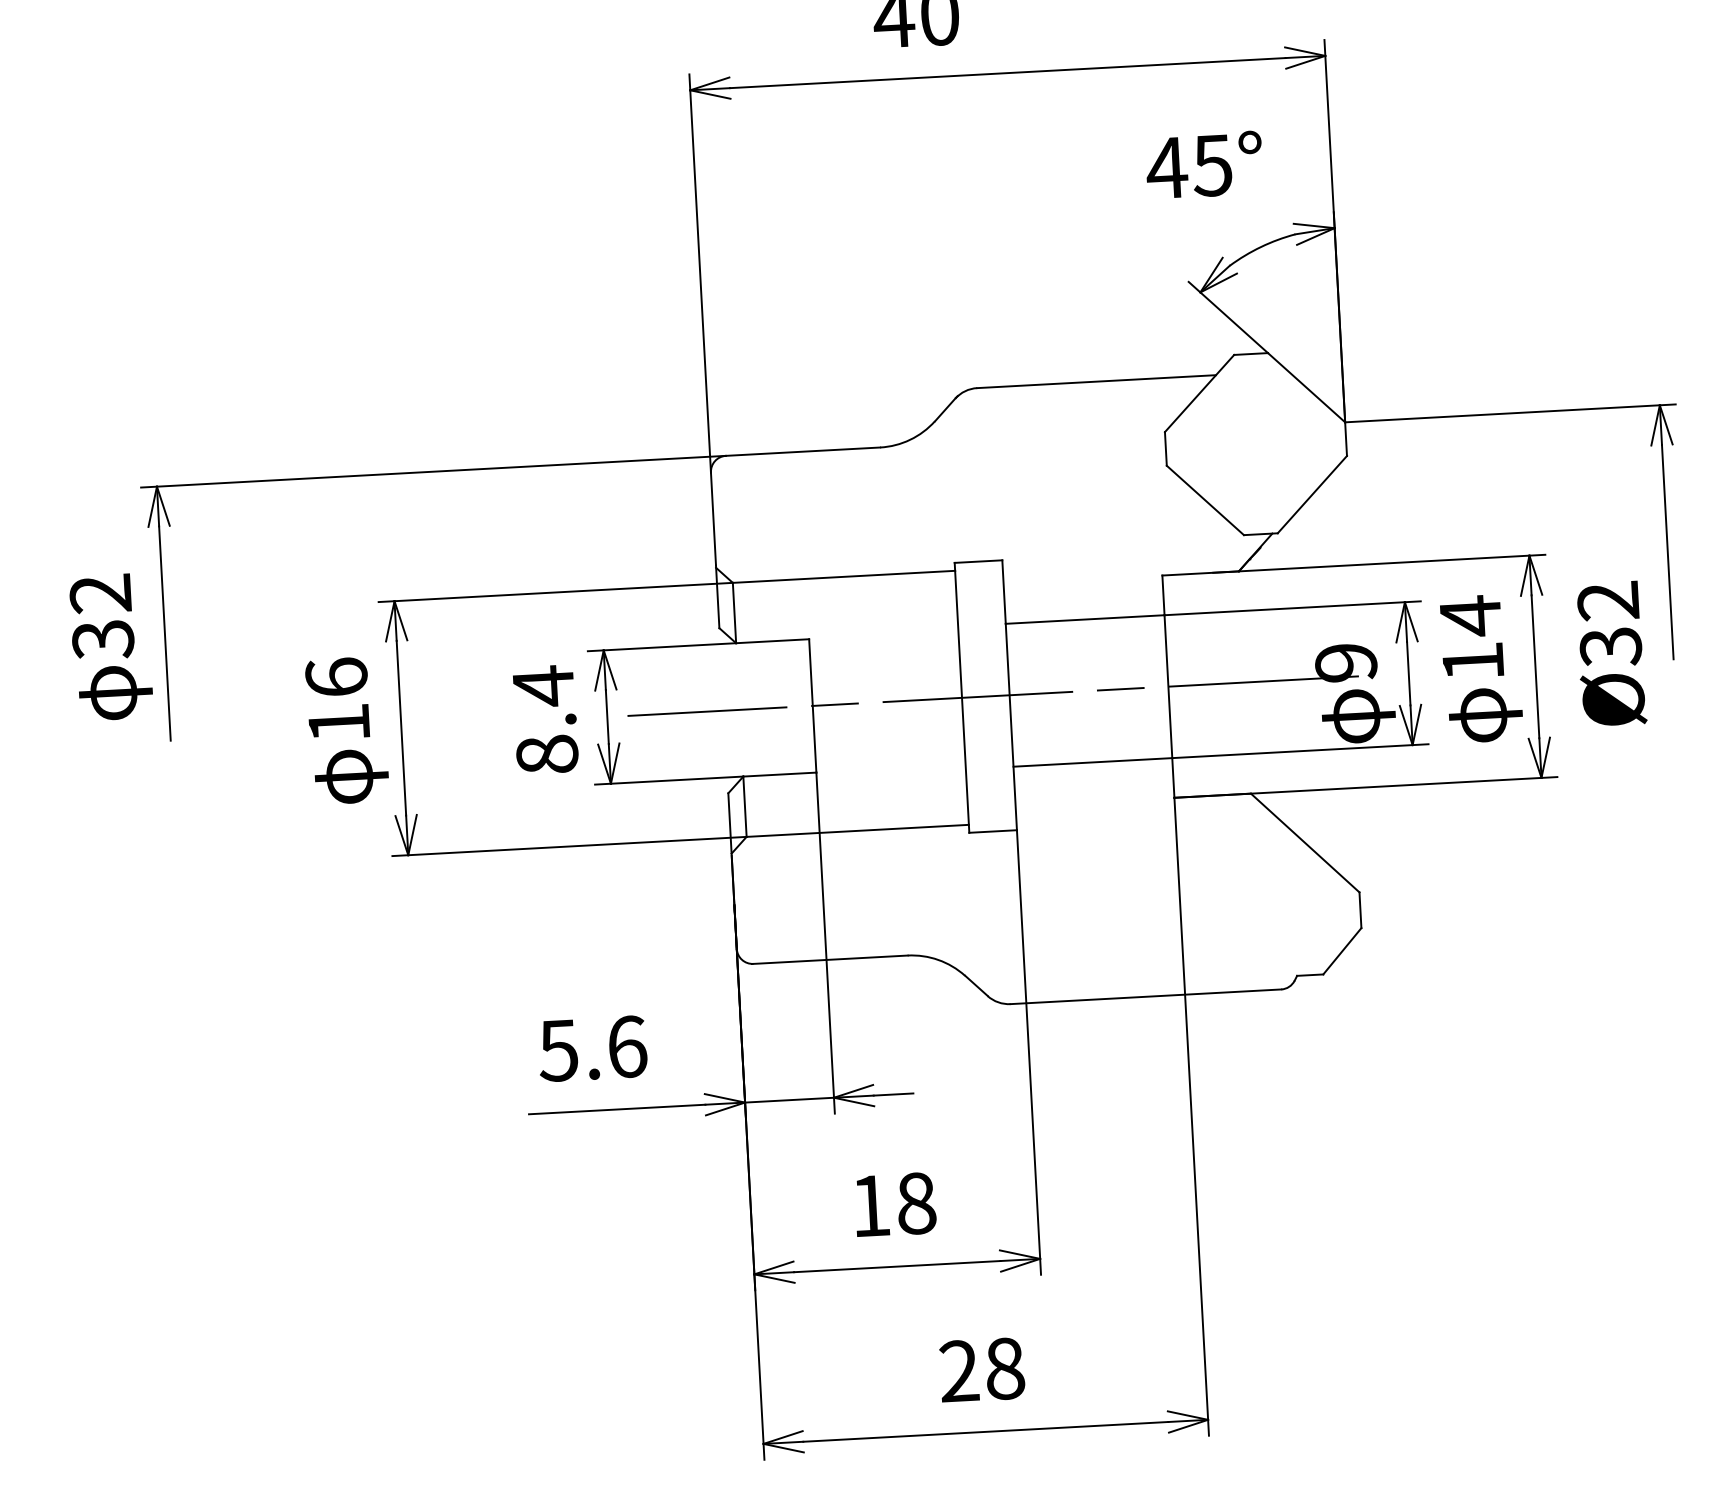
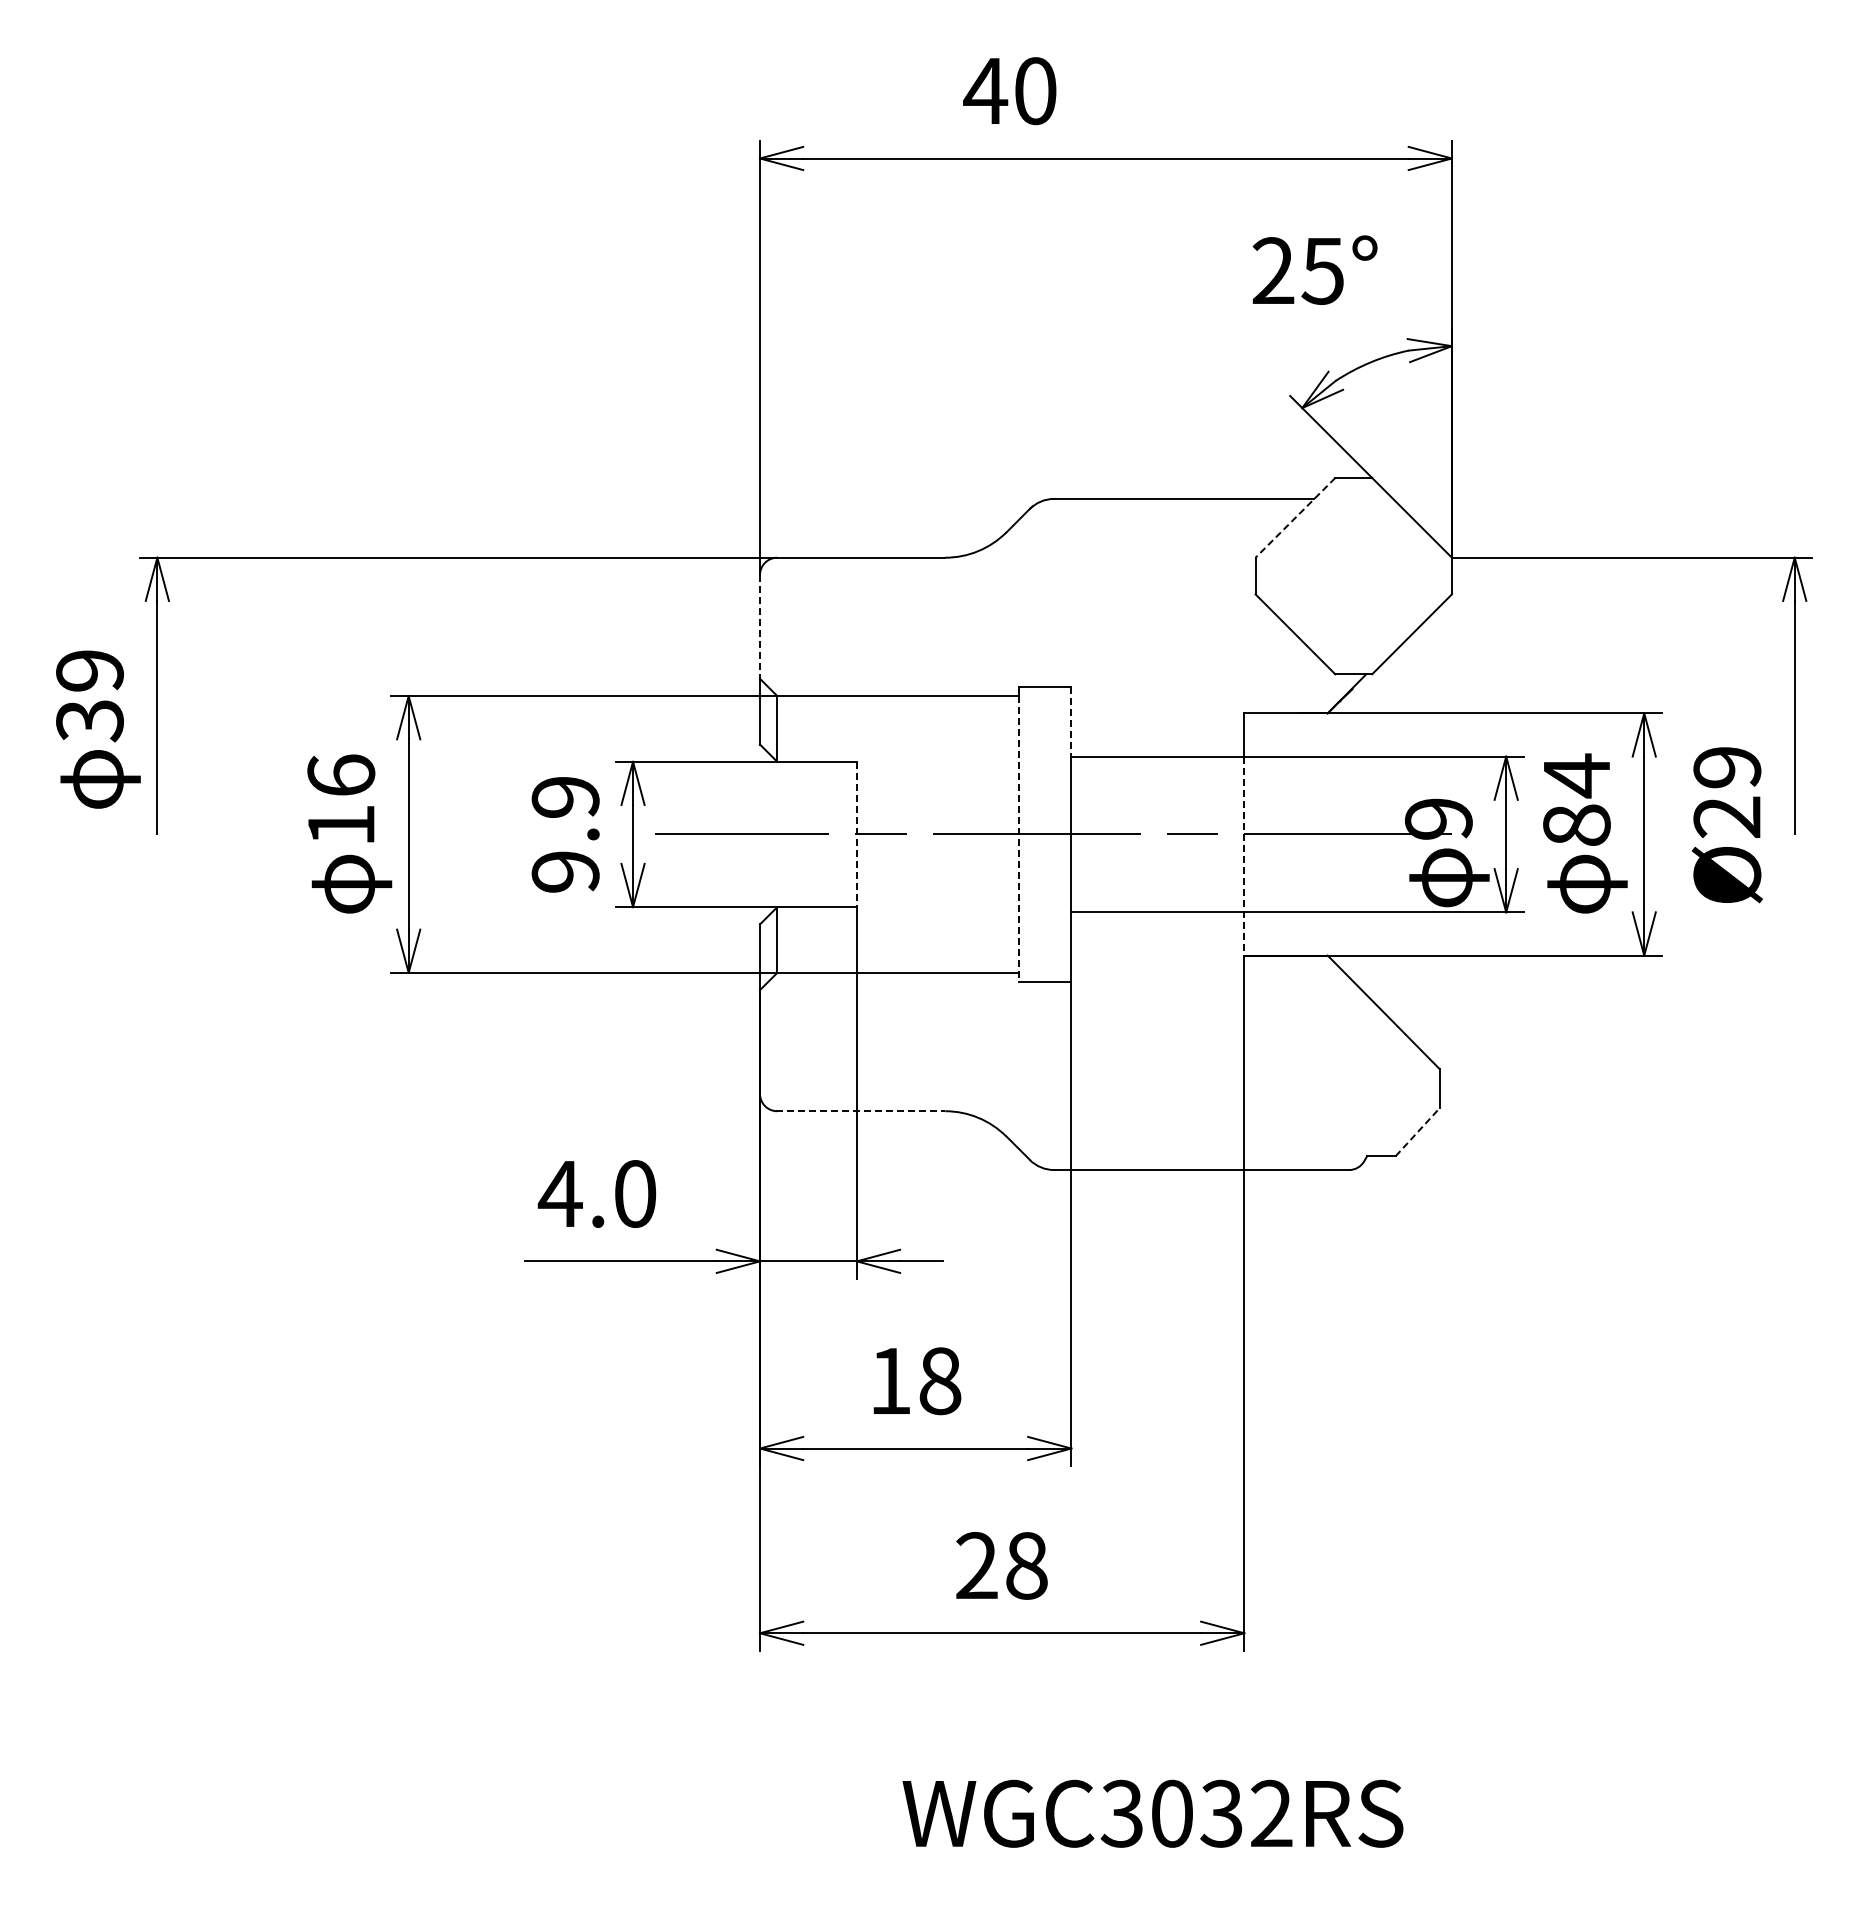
text: (1166, 167) -> (1272, 270), 45° -> 25°
line: (1199, 394) -> (1295, 518), solid -> dashed
line: (713, 518) -> (760, 625), solid -> dashed
line: (1004, 592) -> (1071, 722), solid -> dashed
text: (100, 593) -> (89, 670), 32 -> 39
text: (1609, 625) -> (1727, 793), Ø32 -> Ø29
text: (1472, 661) -> (1576, 824), 14 -> 84
line: (962, 701) -> (1019, 838), solid -> dashed
line: (812, 705) -> (856, 834), solid -> dashed
line: (1169, 706) -> (1244, 856), solid -> dashed
text: (545, 719) -> (565, 833), 8.4 -> 9.9
line: (1342, 951) -> (1417, 1132), solid -> dashed
line: (829, 960) -> (860, 1111), solid -> dashed
text: (591, 1048) -> (596, 1193), 5.6 -> 4.0

